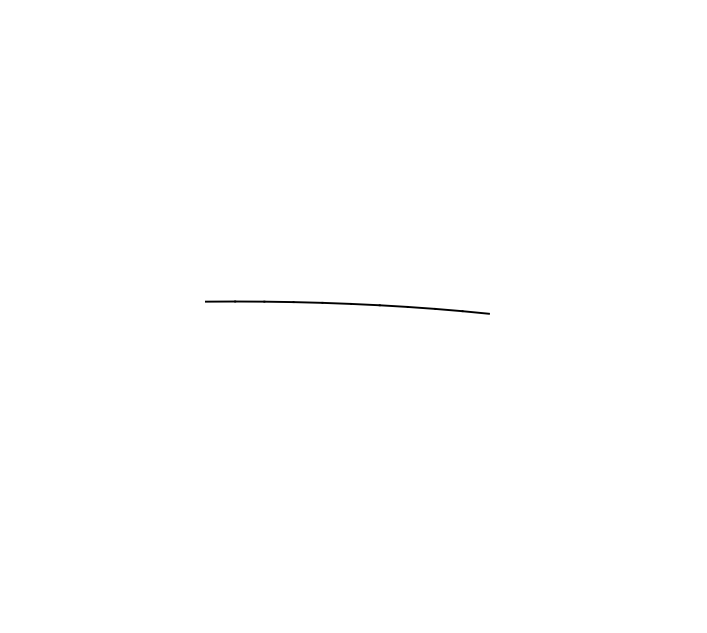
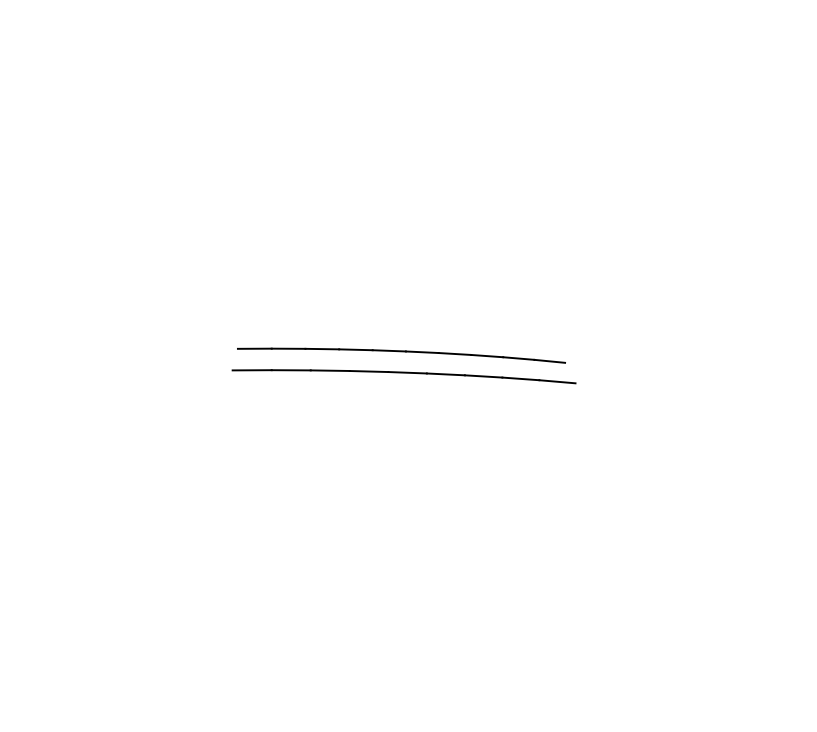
part: (349, 325) -> (403, 376), added

